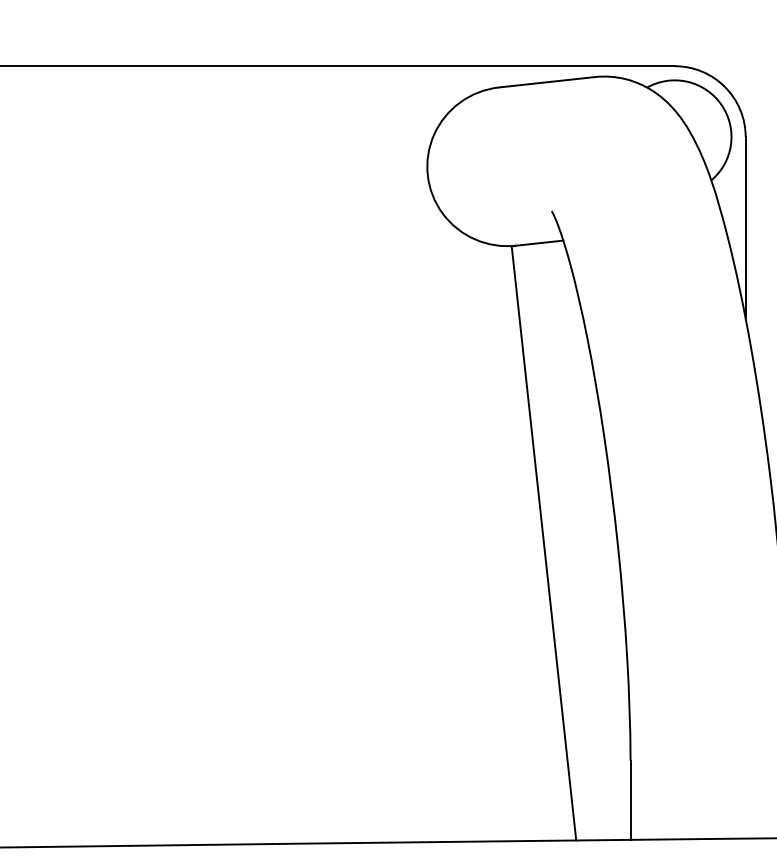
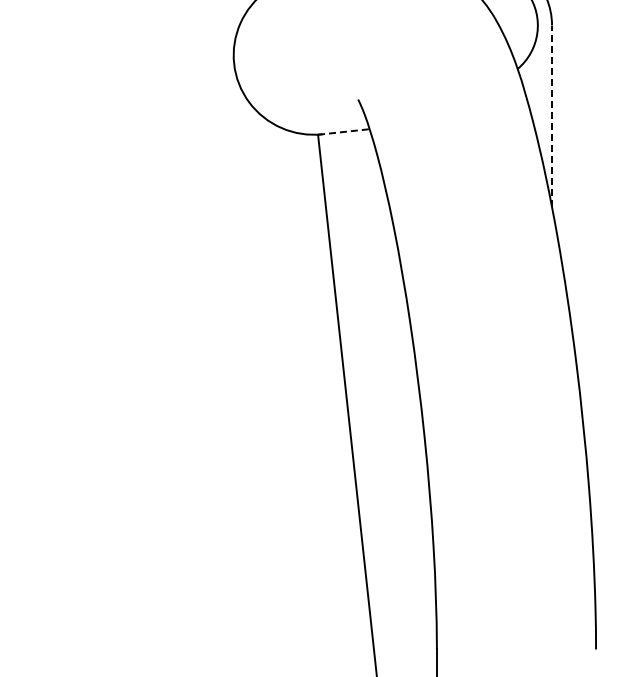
line: (745, 227) -> (551, 116), solid -> dashed
line: (537, 243) -> (343, 132), solid -> dashed

